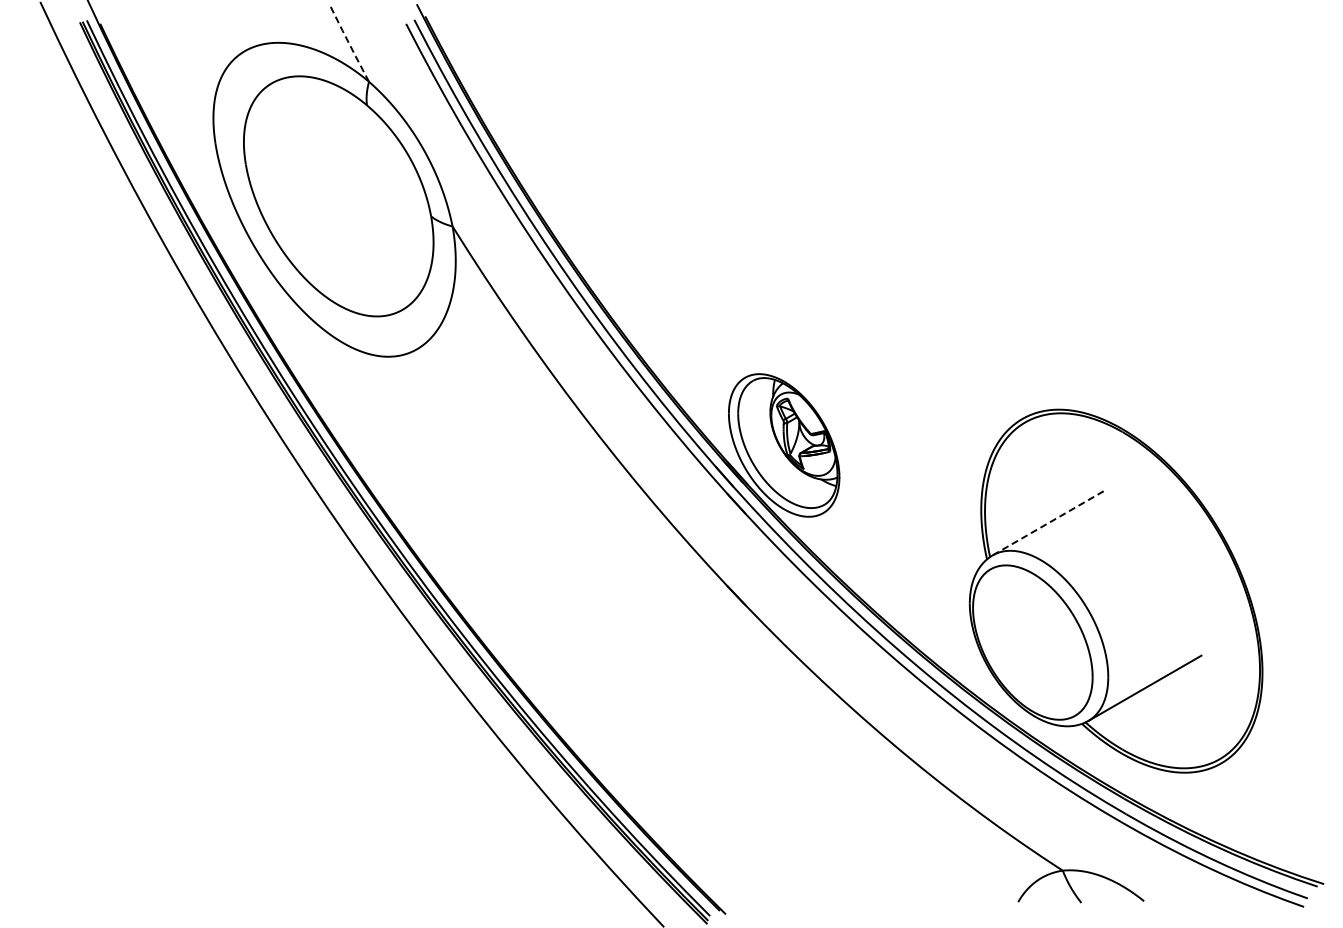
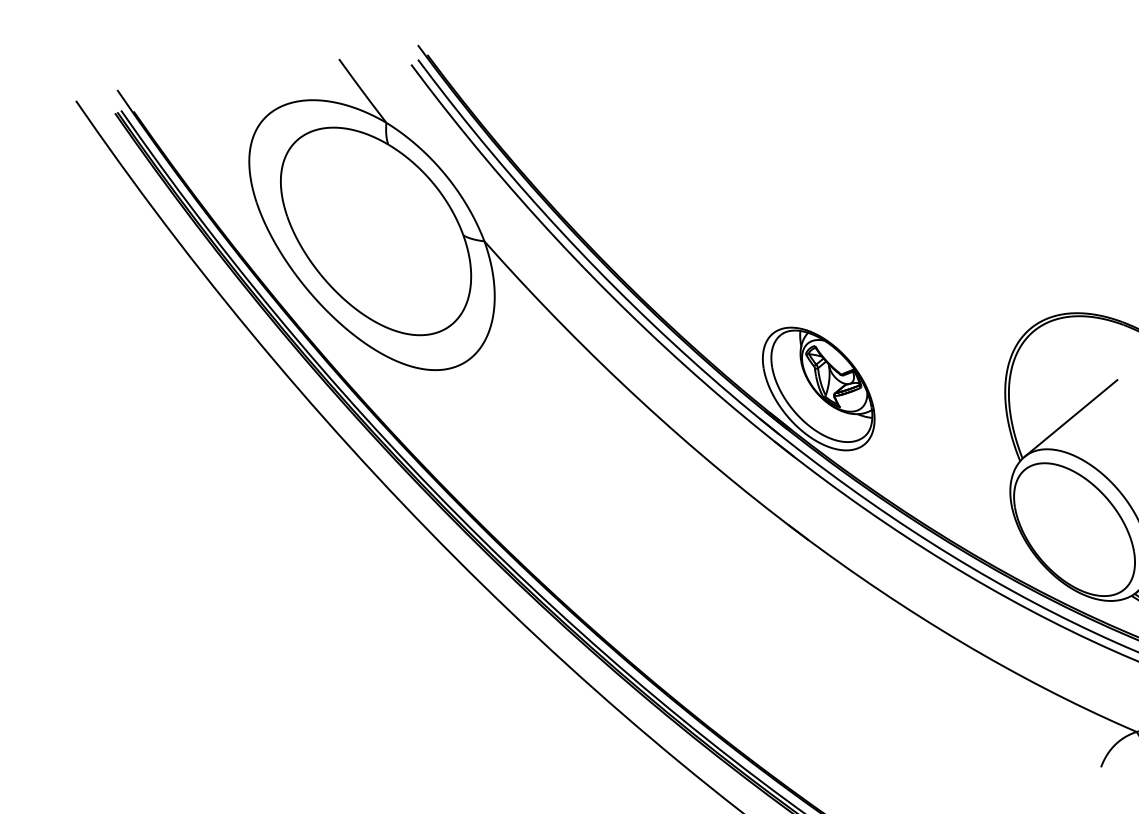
line: (348, 43) -> (361, 91), dashed -> solid
line: (1049, 522) -> (1071, 418), dashed -> solid

